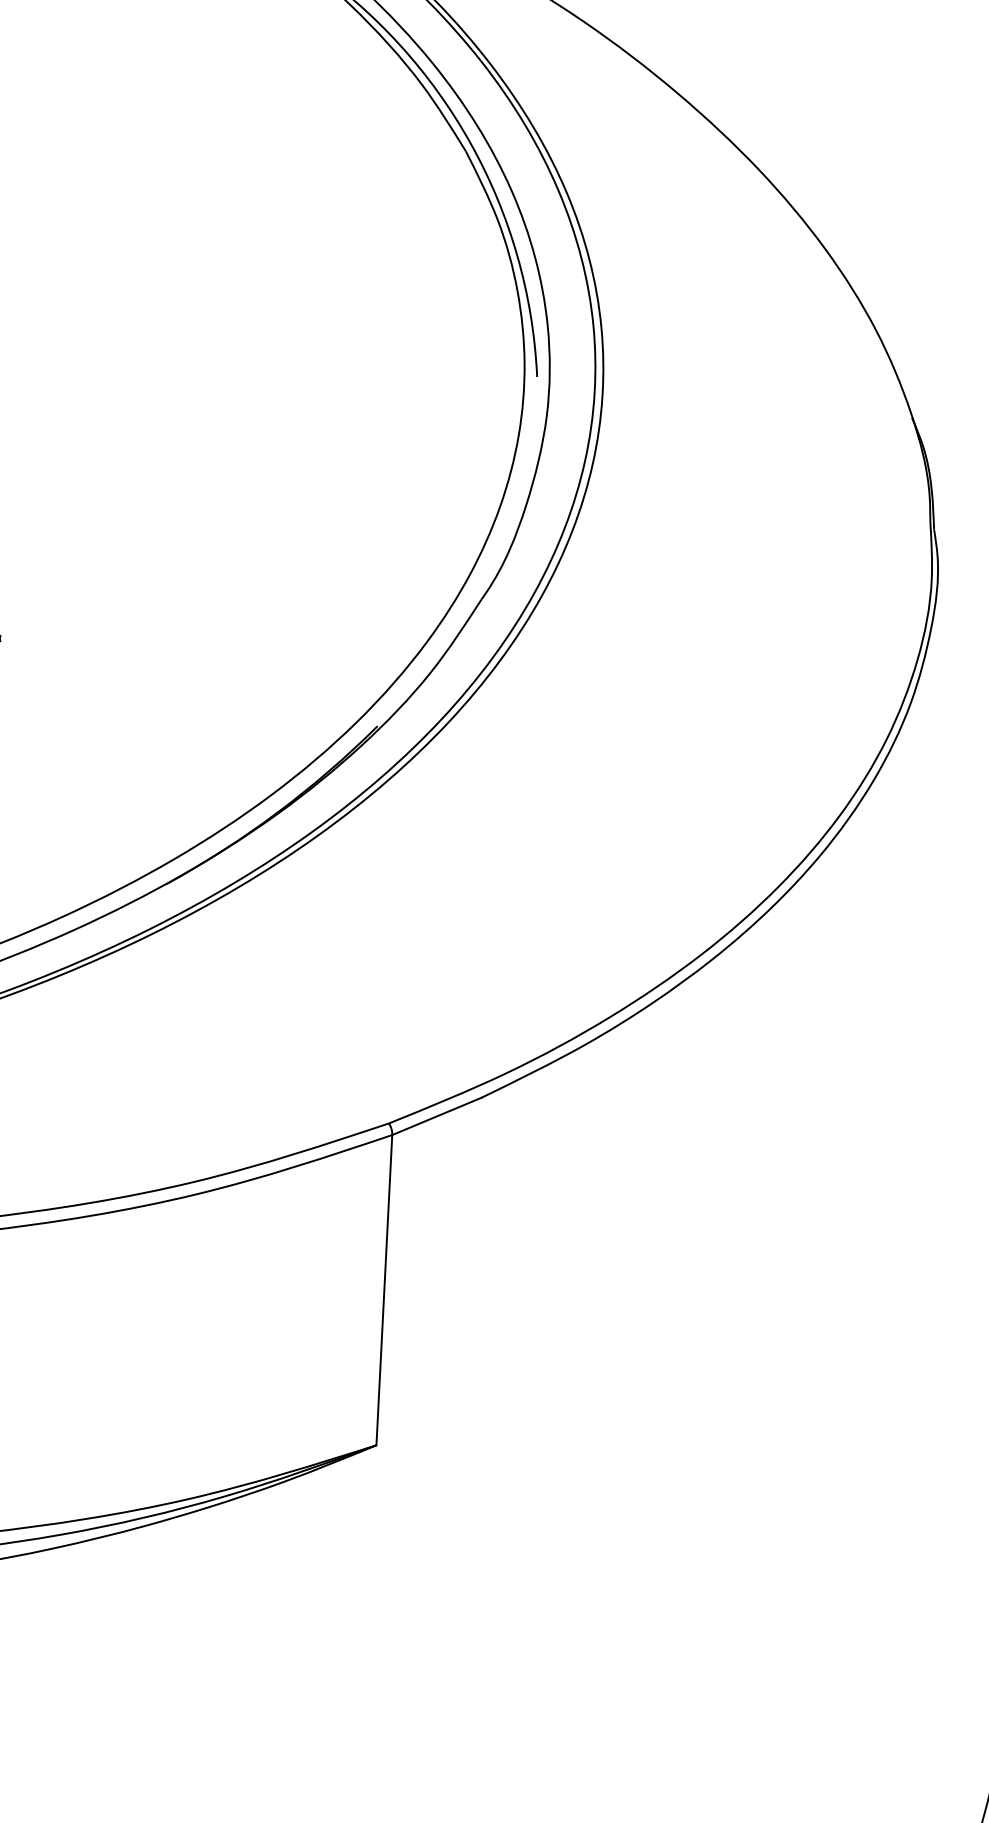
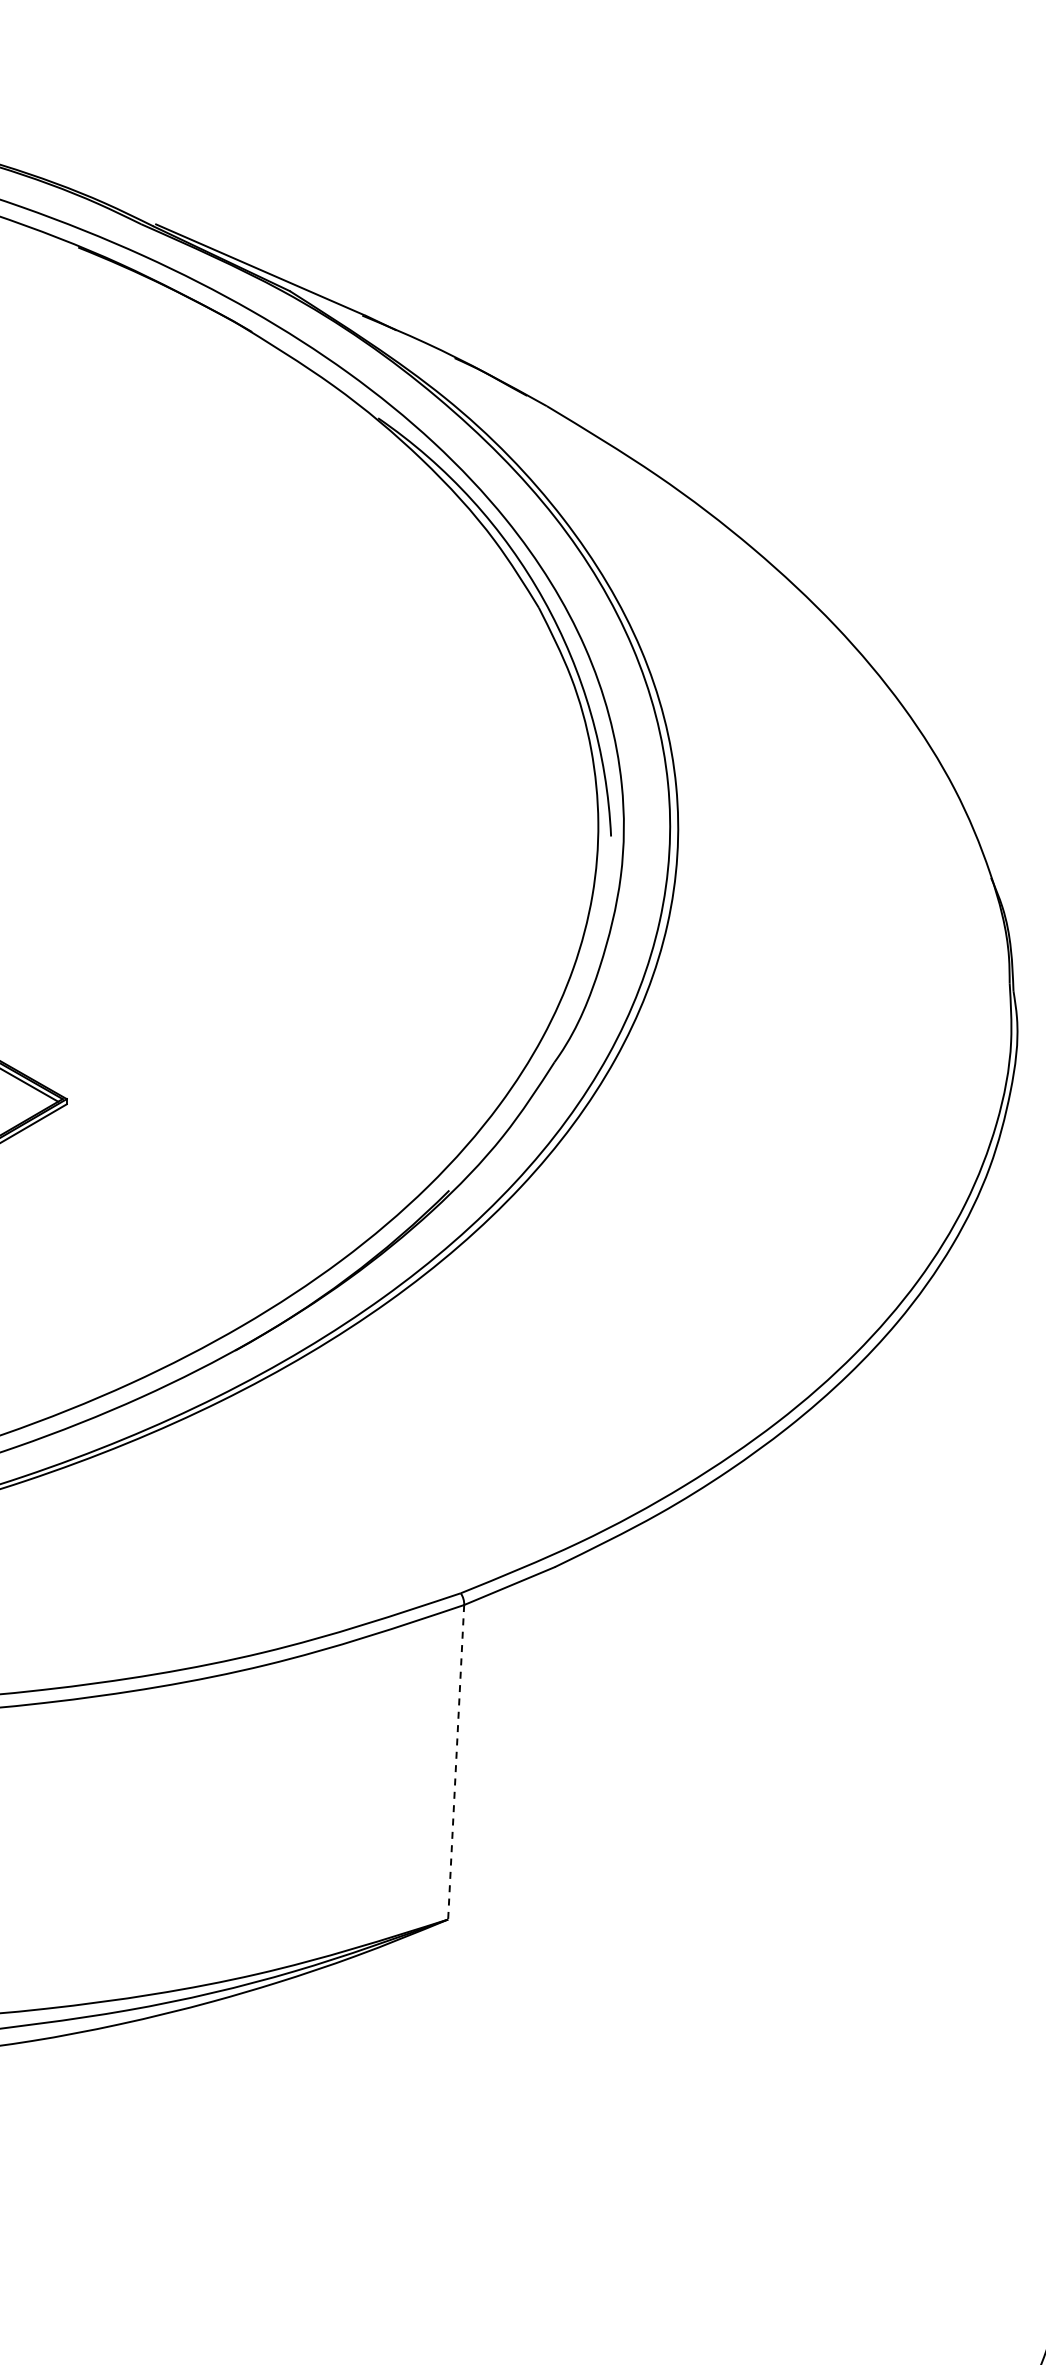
line: (384, 1290) -> (456, 1762), solid -> dashed

